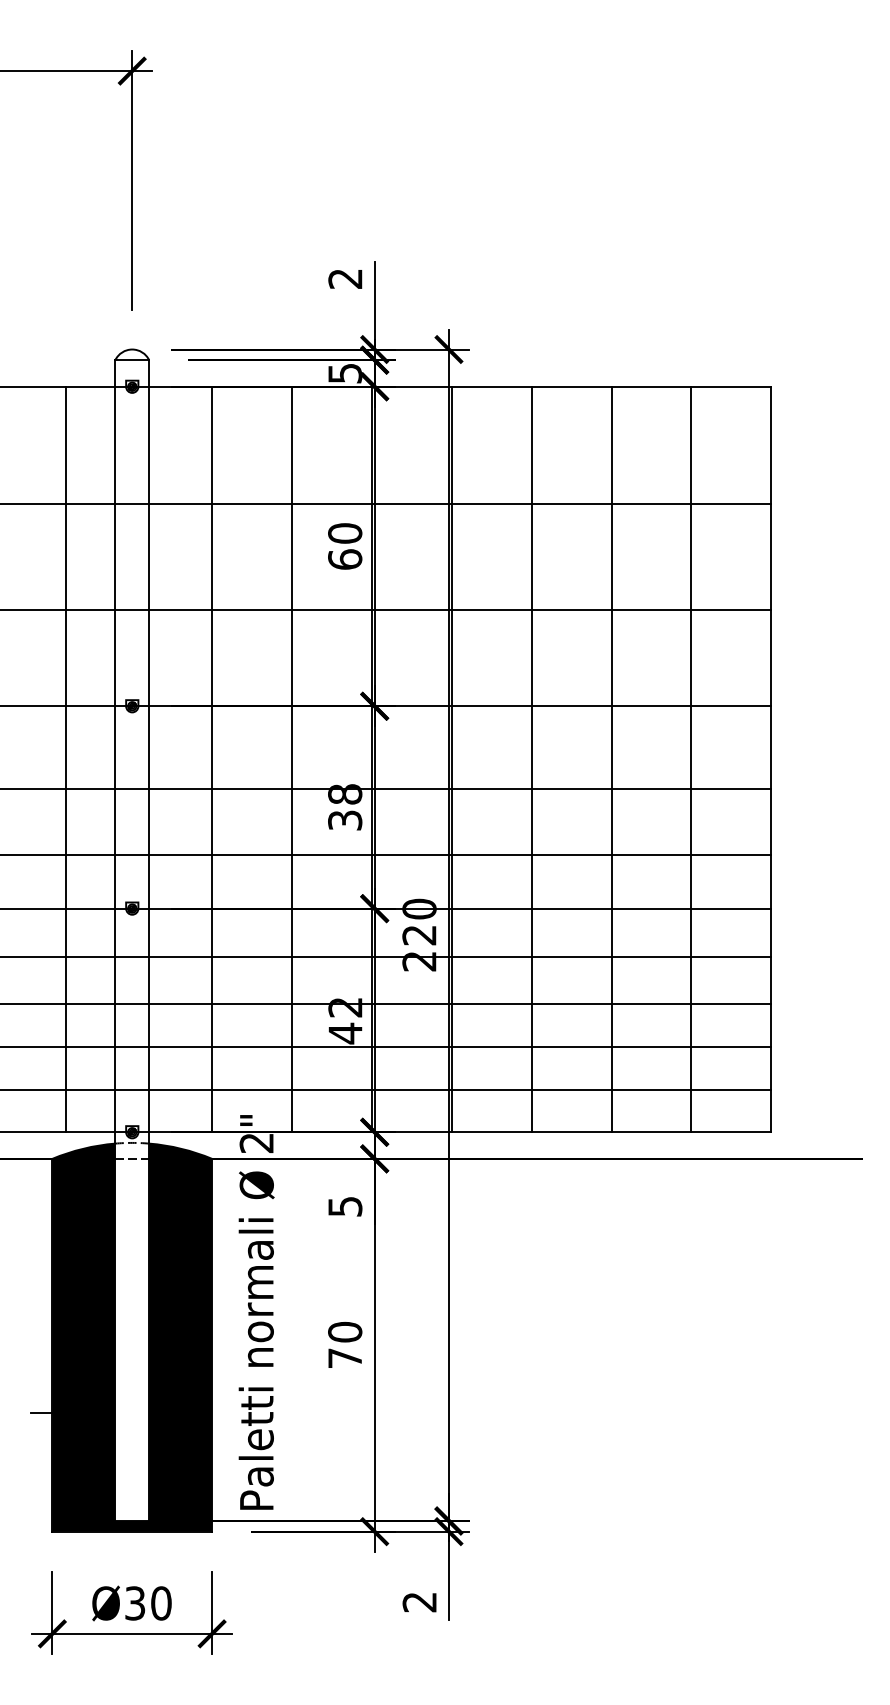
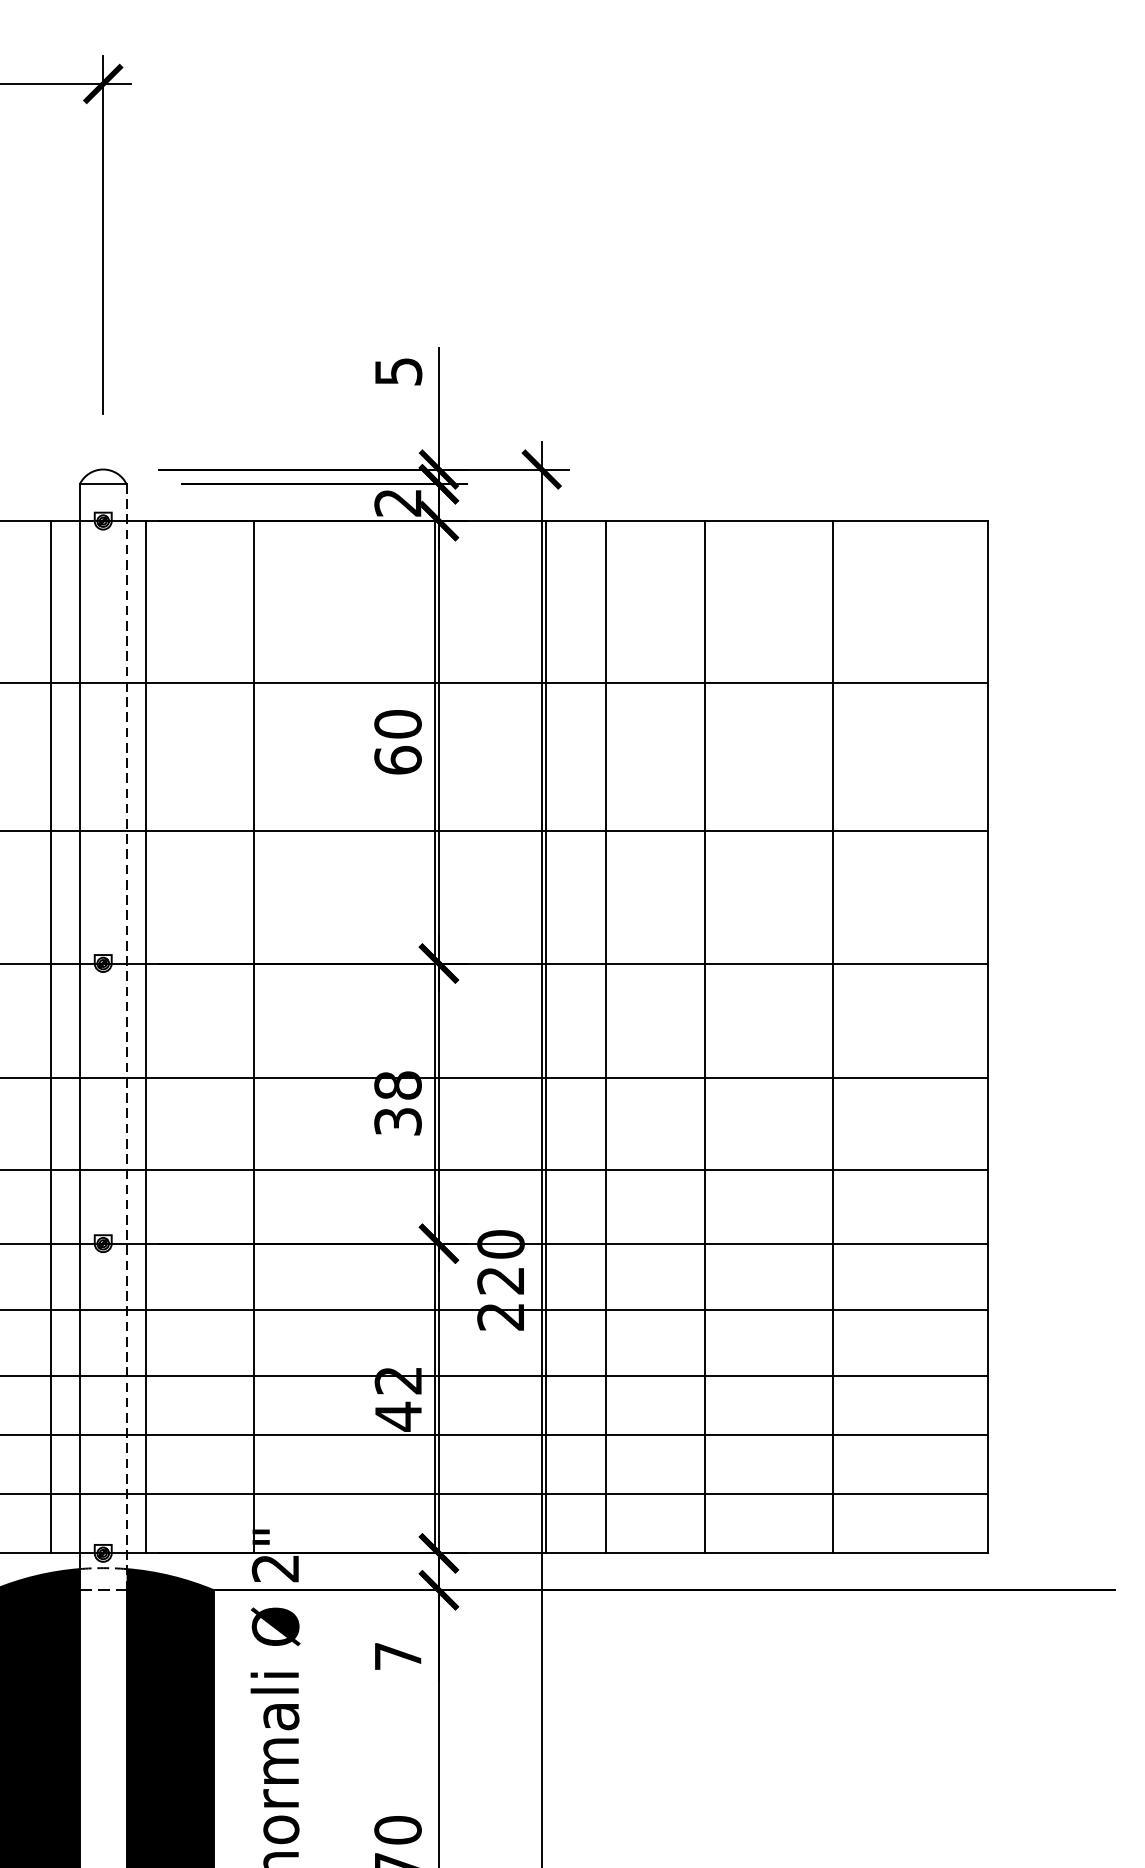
text: (345, 278) -> (398, 371), 2 -> 5
text: (345, 373) -> (398, 502), 5 -> 2
line: (65, 759) -> (50, 1037), moved
line: (149, 759) -> (127, 1037), solid -> dashed
line: (212, 759) -> (146, 1037), moved
line: (292, 759) -> (254, 1037), moved
line: (531, 759) -> (606, 1037), moved
line: (611, 759) -> (704, 1037), moved
line: (691, 759) -> (833, 1037), moved
text: (345, 1206) -> (398, 1656), 5 -> 7

